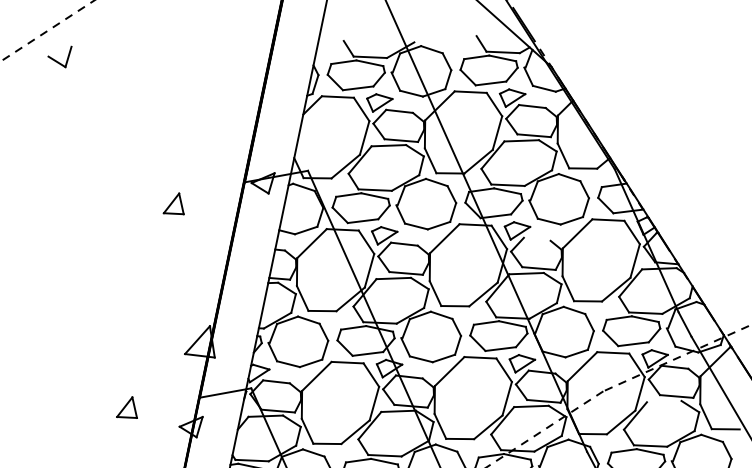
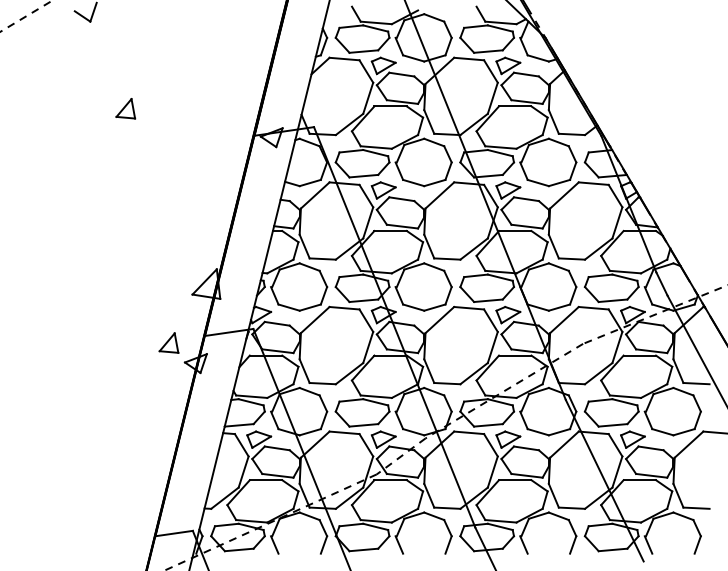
part: (173, 203) -> (125, 108), moved
line: (536, 239) -> (525, 199), added
line: (663, 401) -> (639, 355), added
part: (126, 407) -> (168, 342), moved

